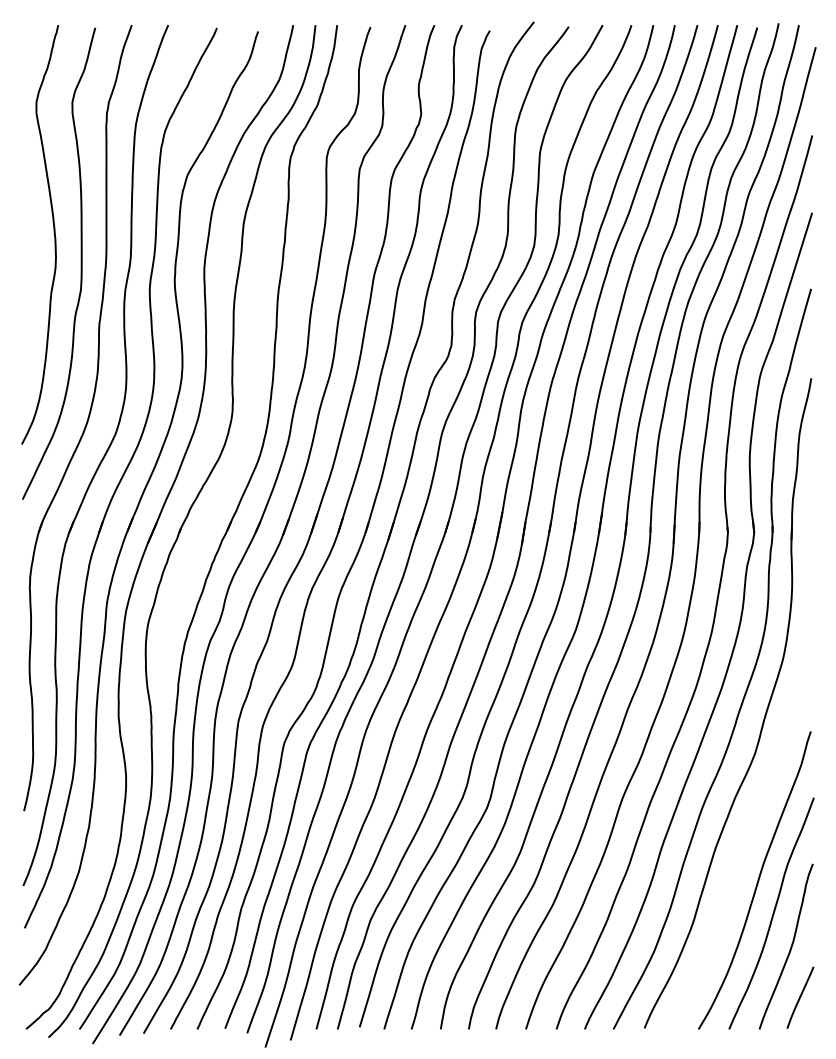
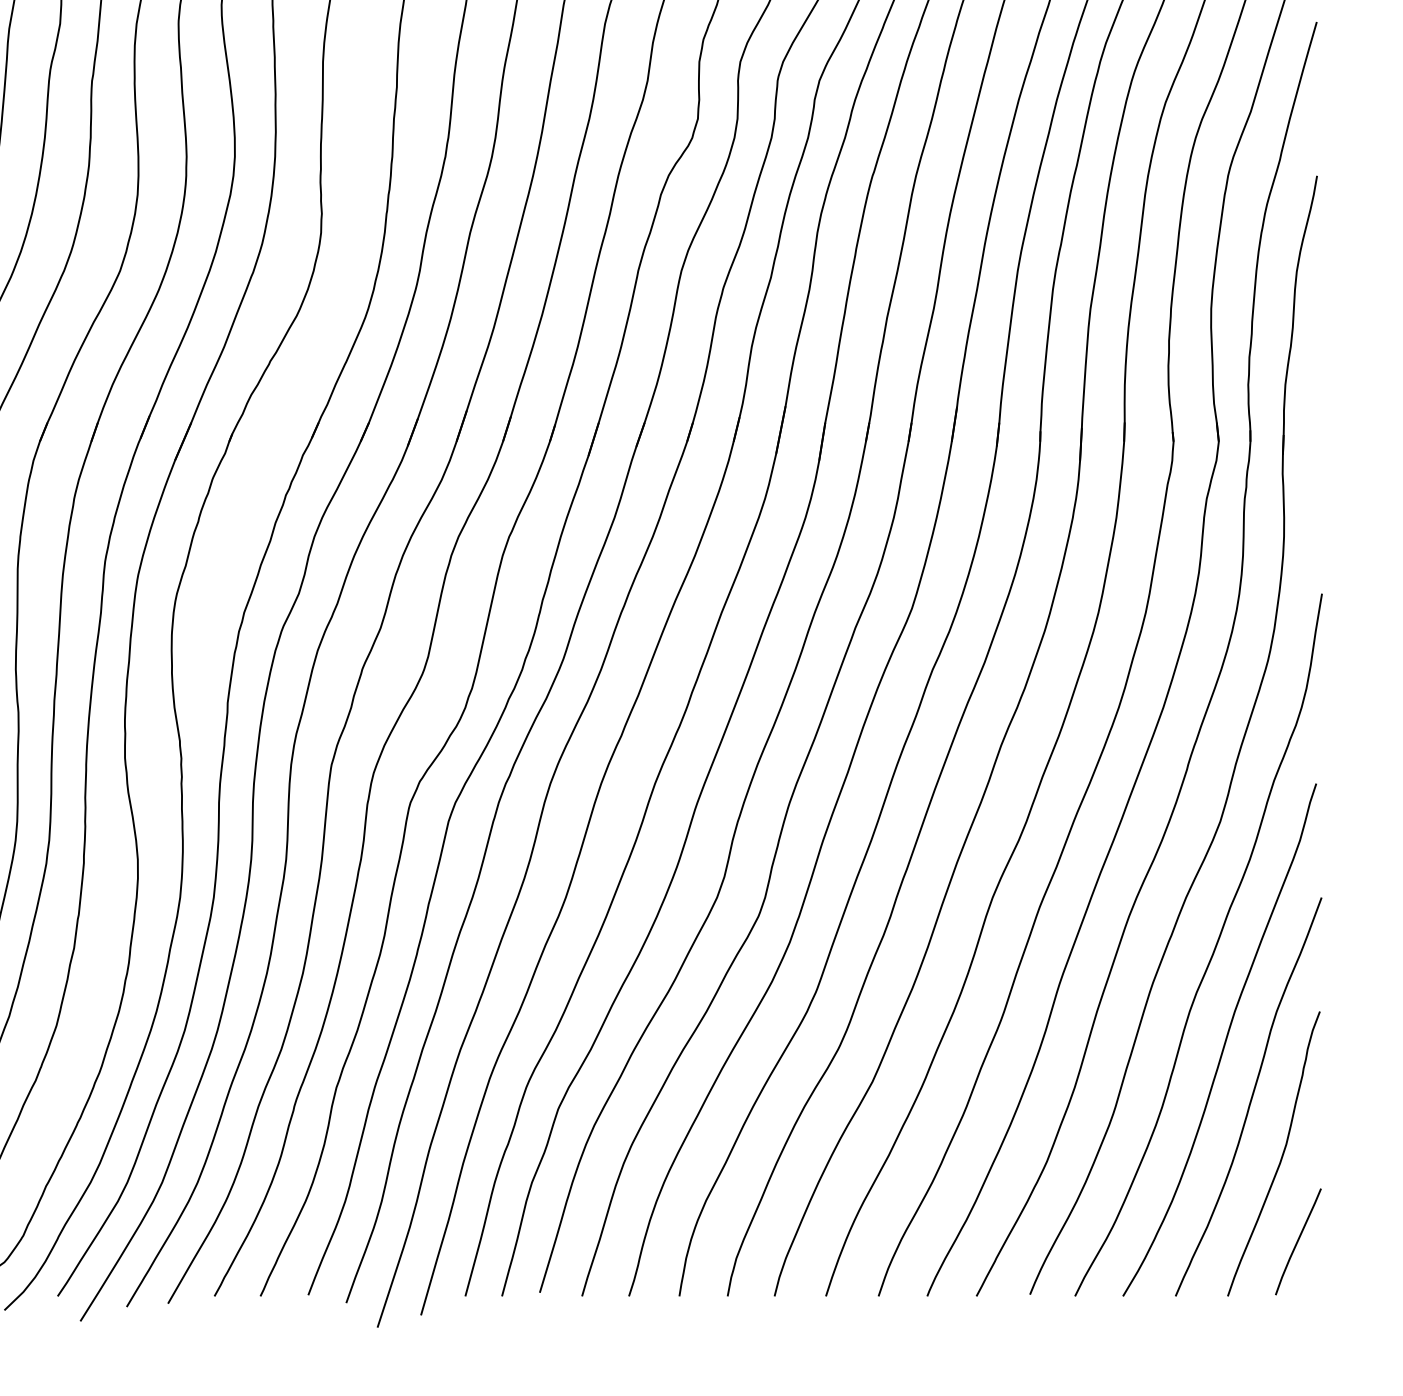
curve: (750, 828) -> (1212, 950), added

